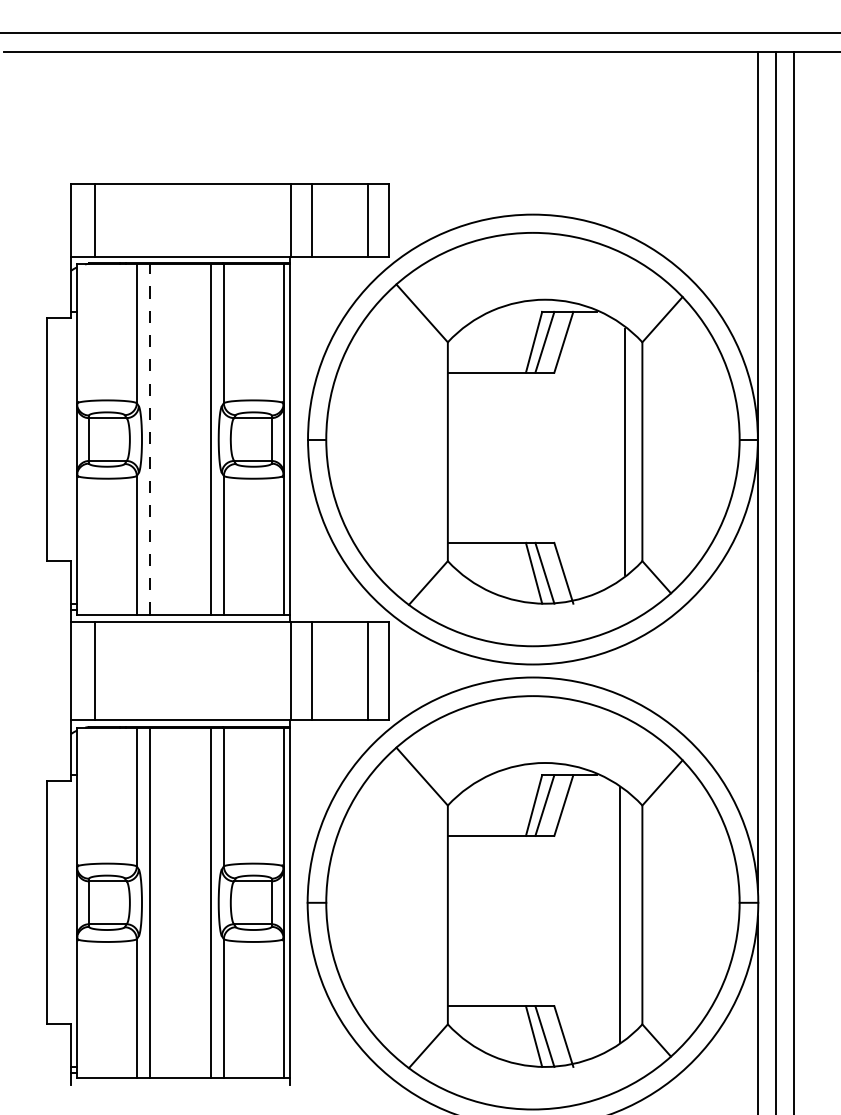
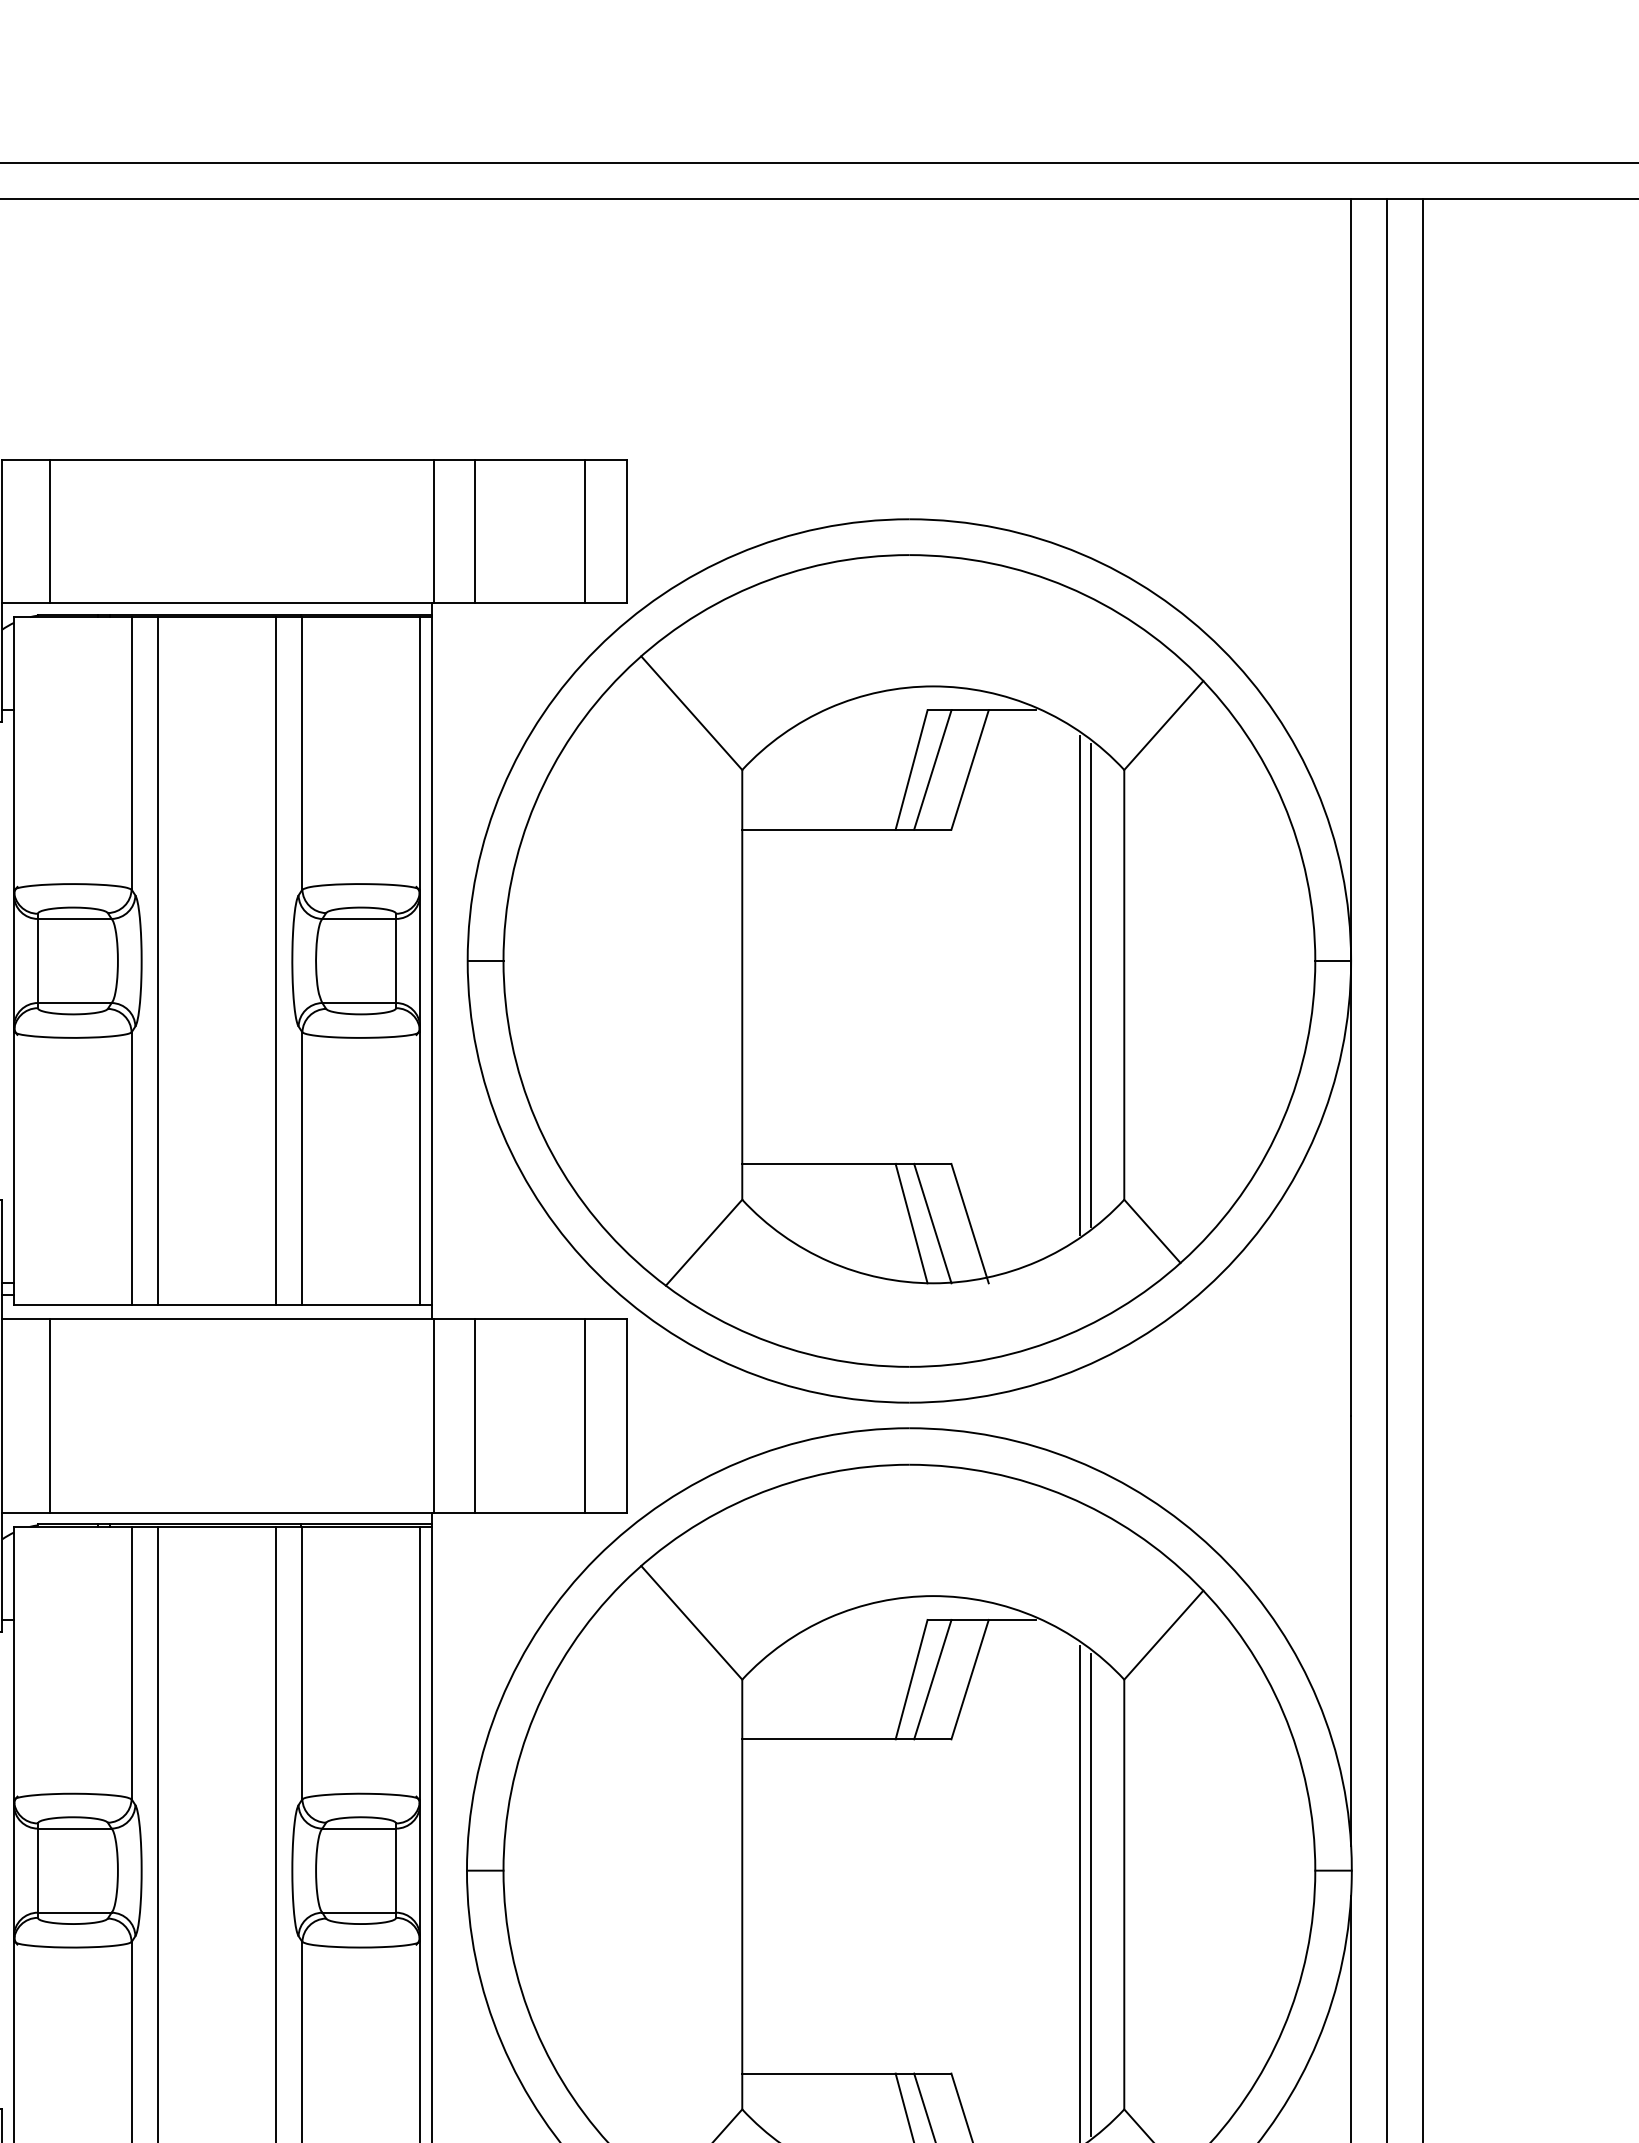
line: (150, 439) -> (158, 960), dashed -> solid
line: (619, 451) -> (1079, 984), added
line: (625, 915) -> (1091, 1895), added

